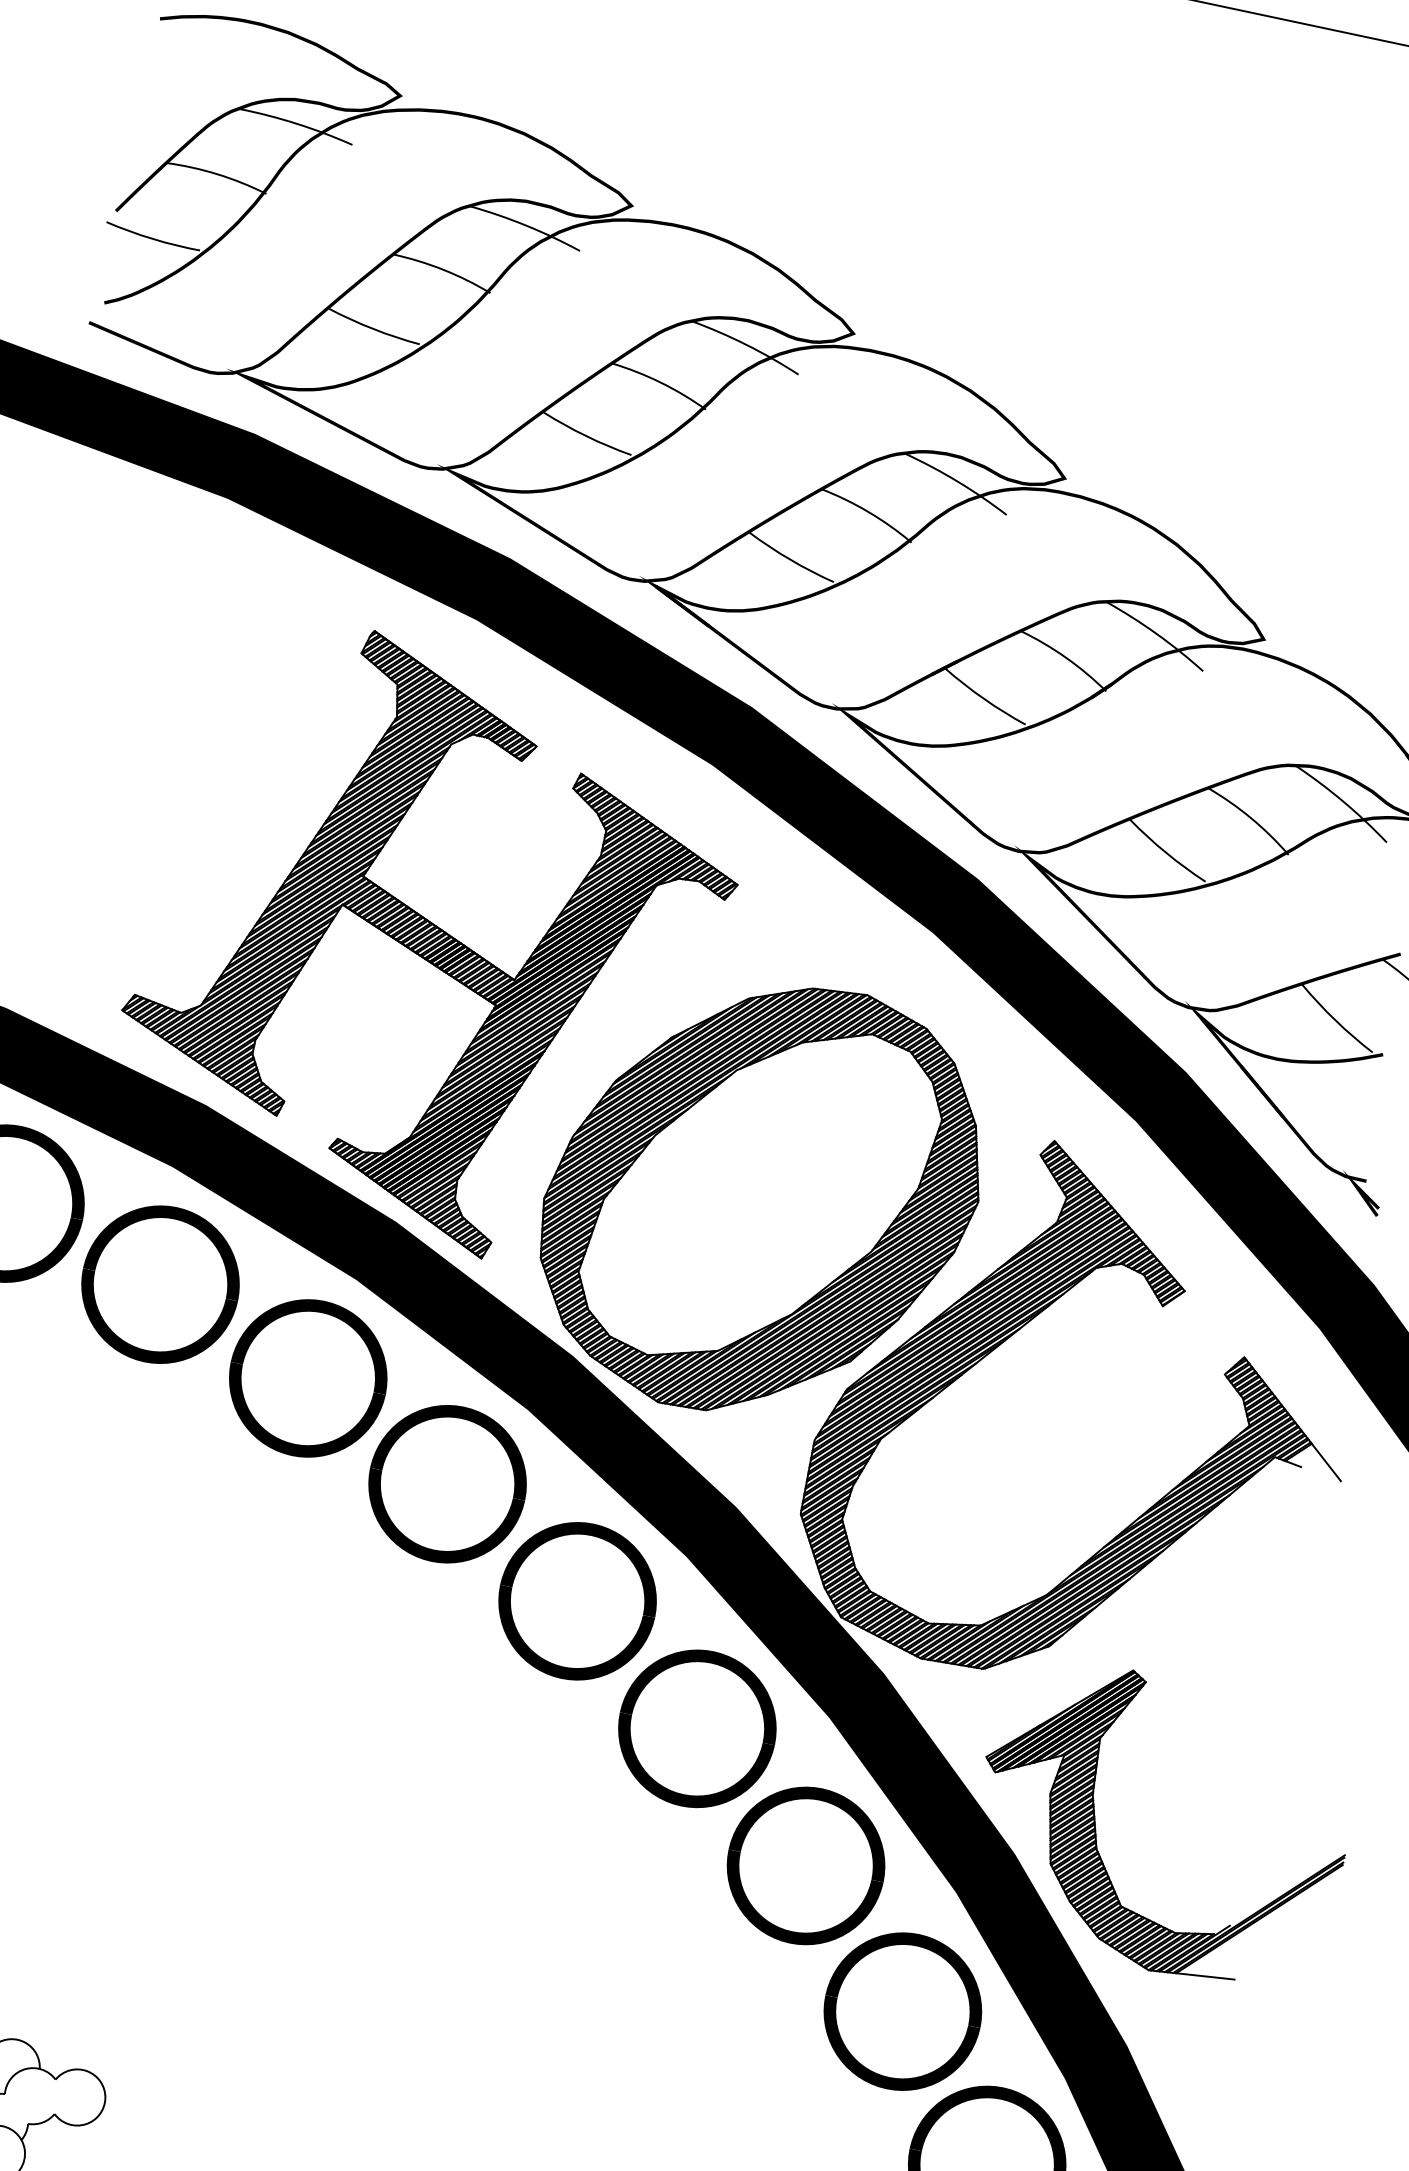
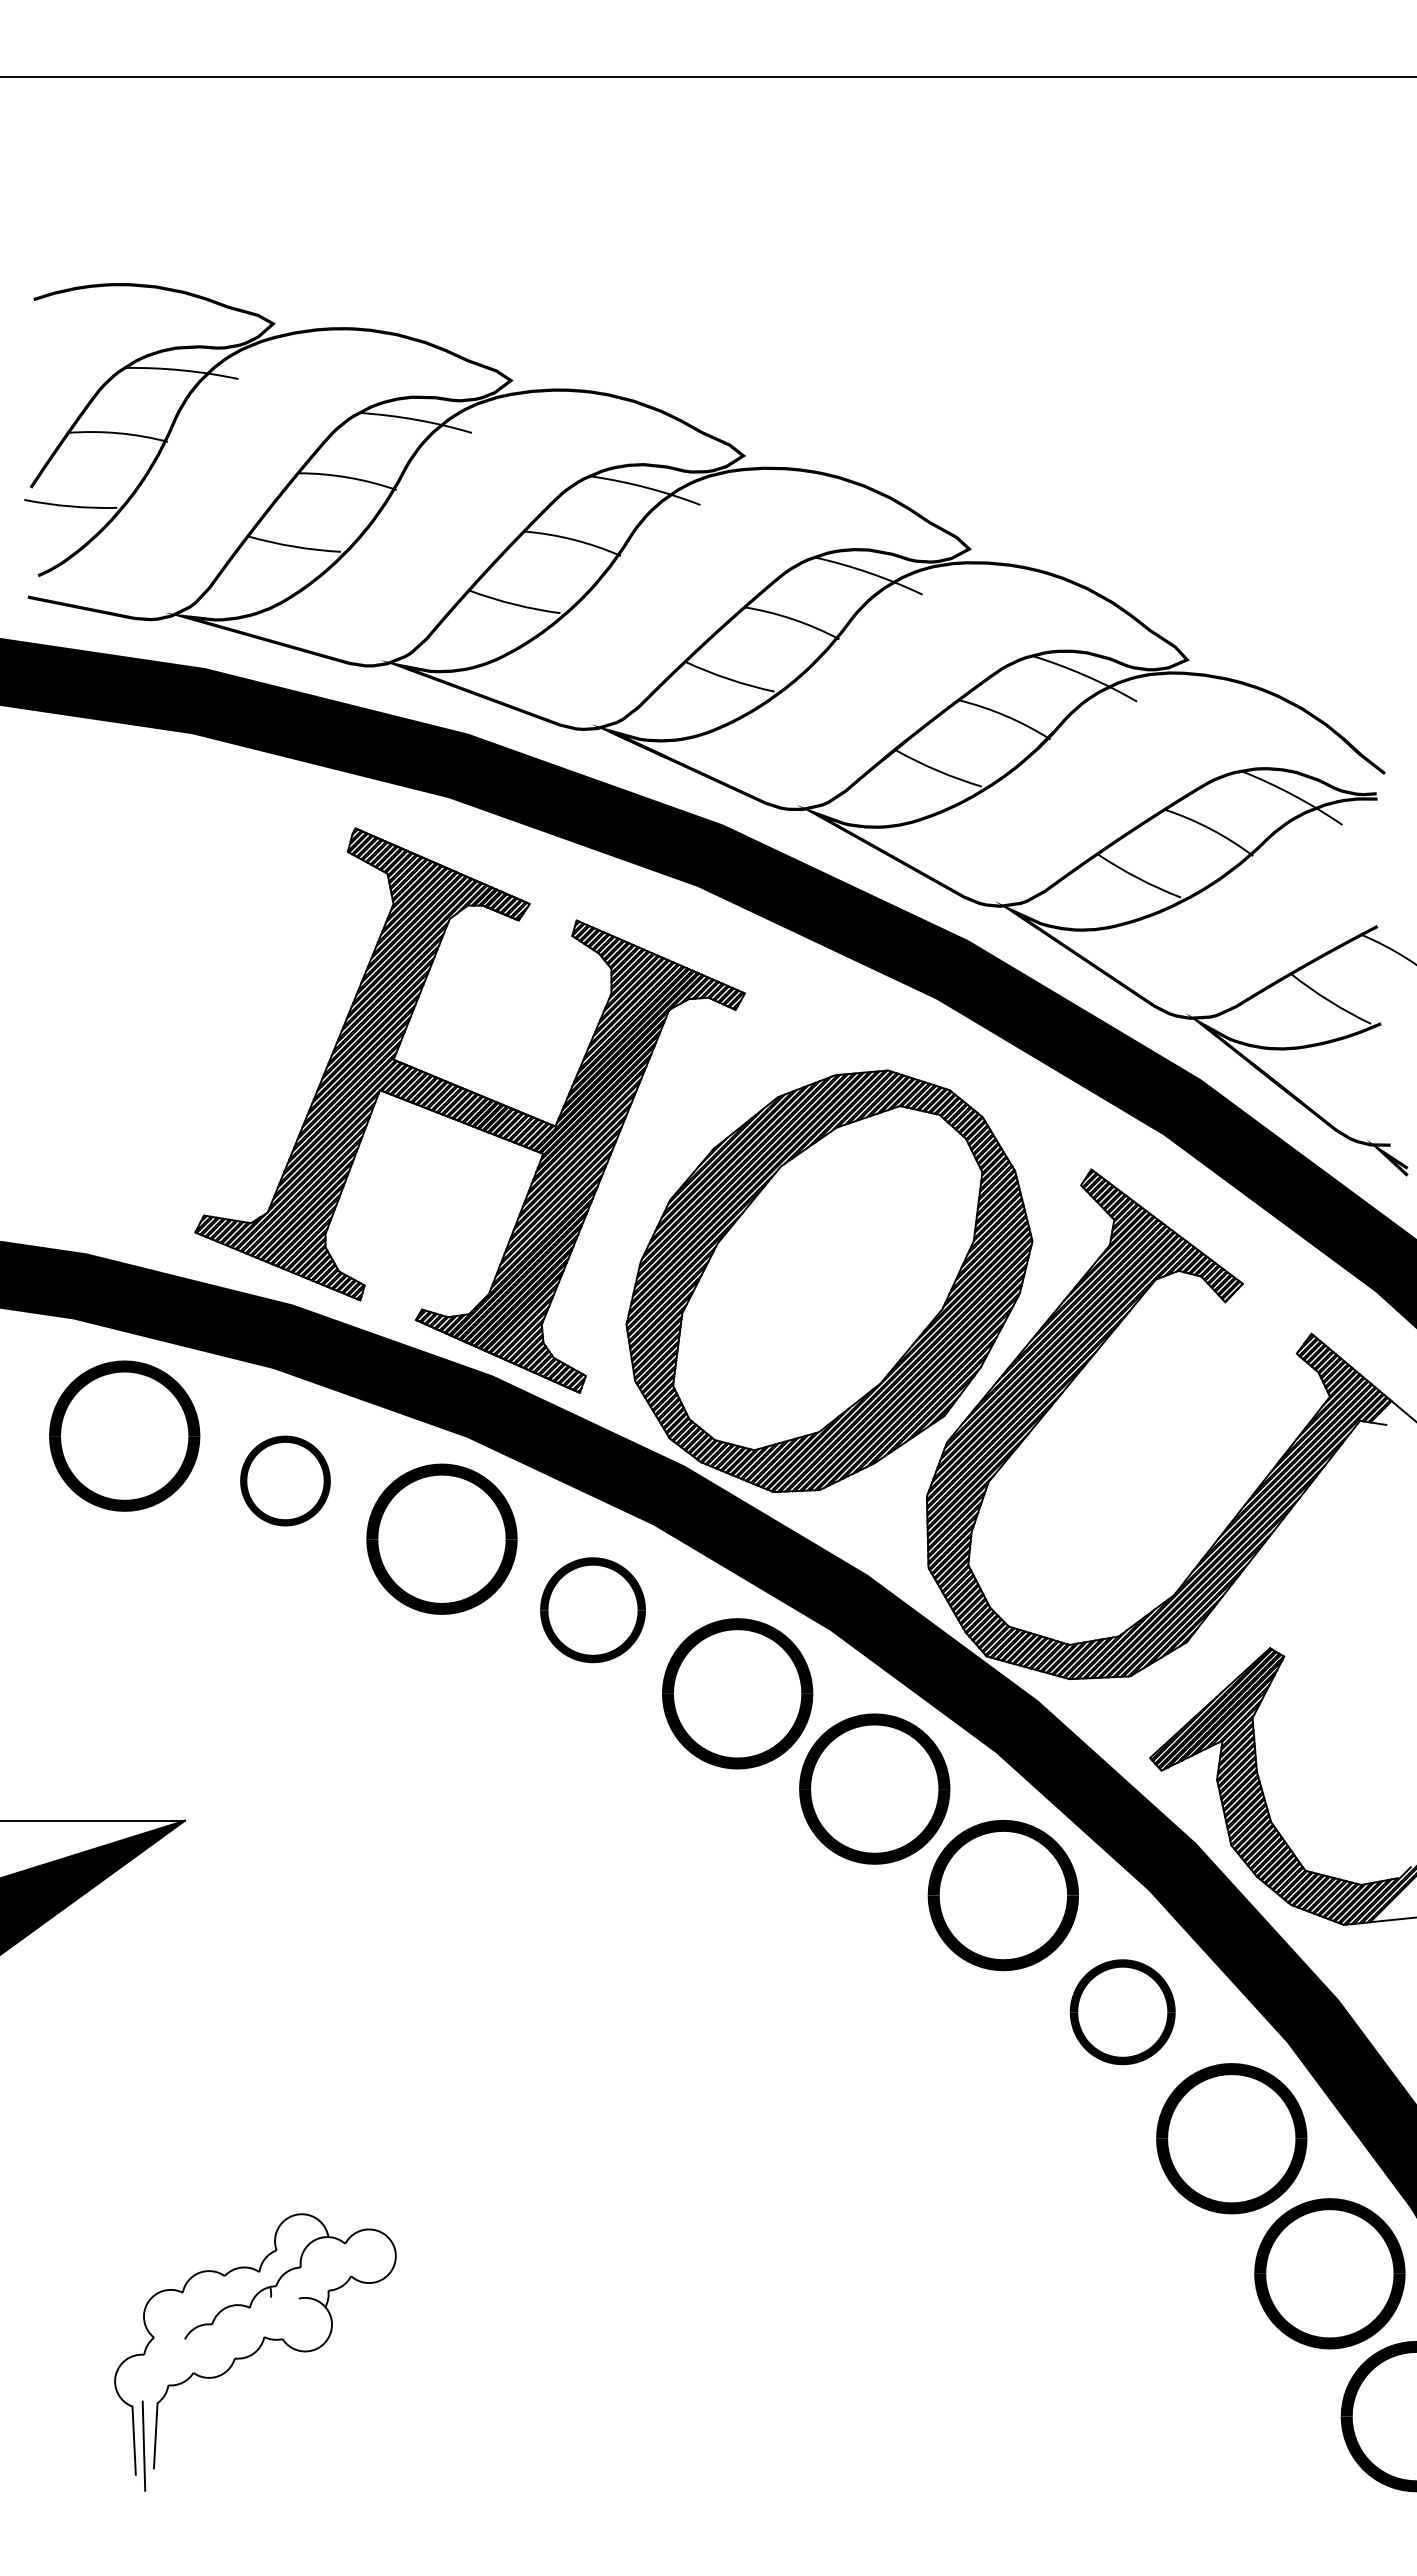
part: (160, 1284) -> (285, 1480), size x0.6
part: (447, 1483) -> (592, 1609), size x0.7
part: (902, 2010) -> (1122, 2011), size x0.7

